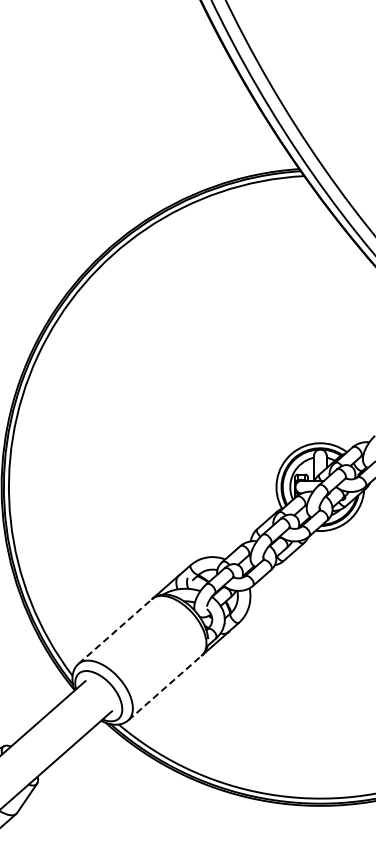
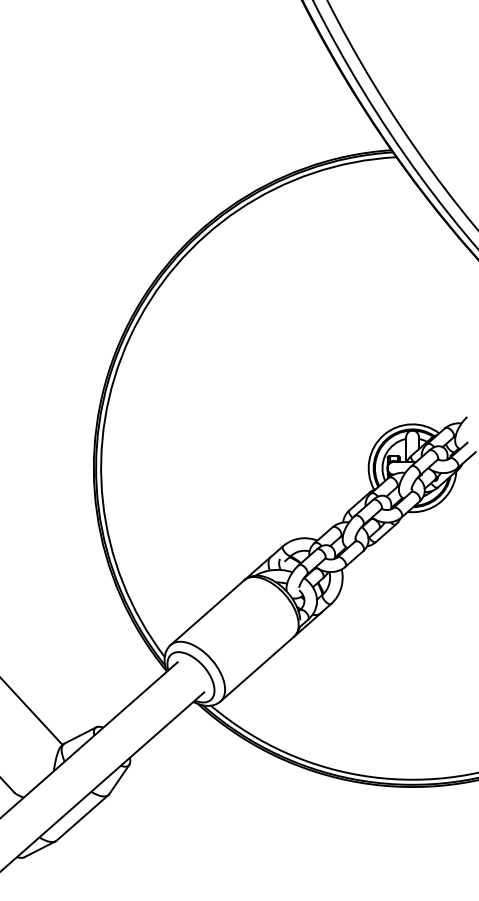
line: (116, 631) -> (208, 612), dashed -> solid
line: (165, 687) -> (257, 668), dashed -> solid

